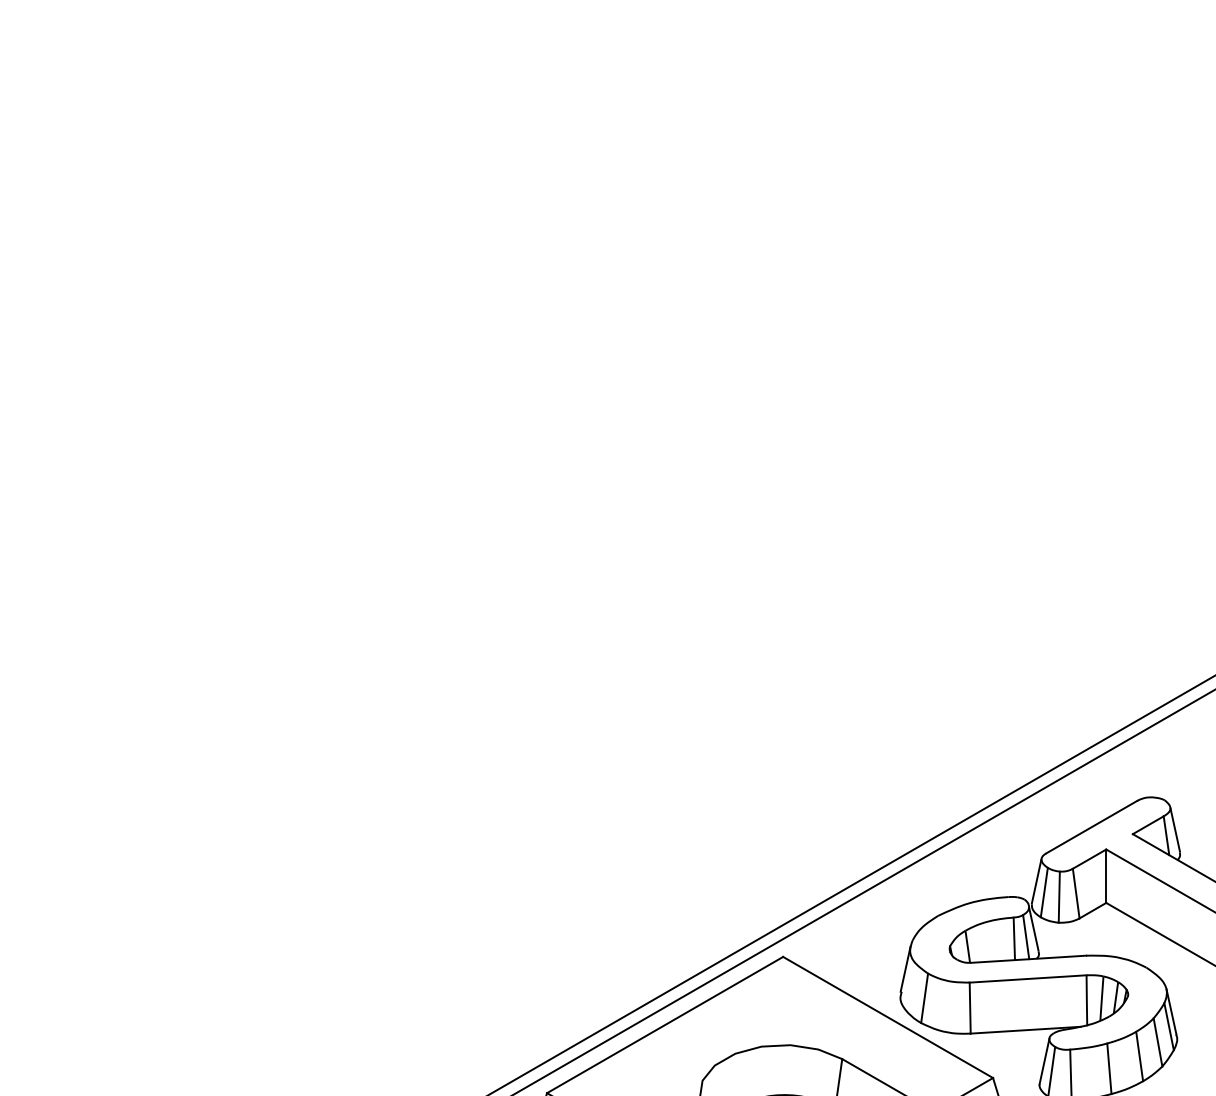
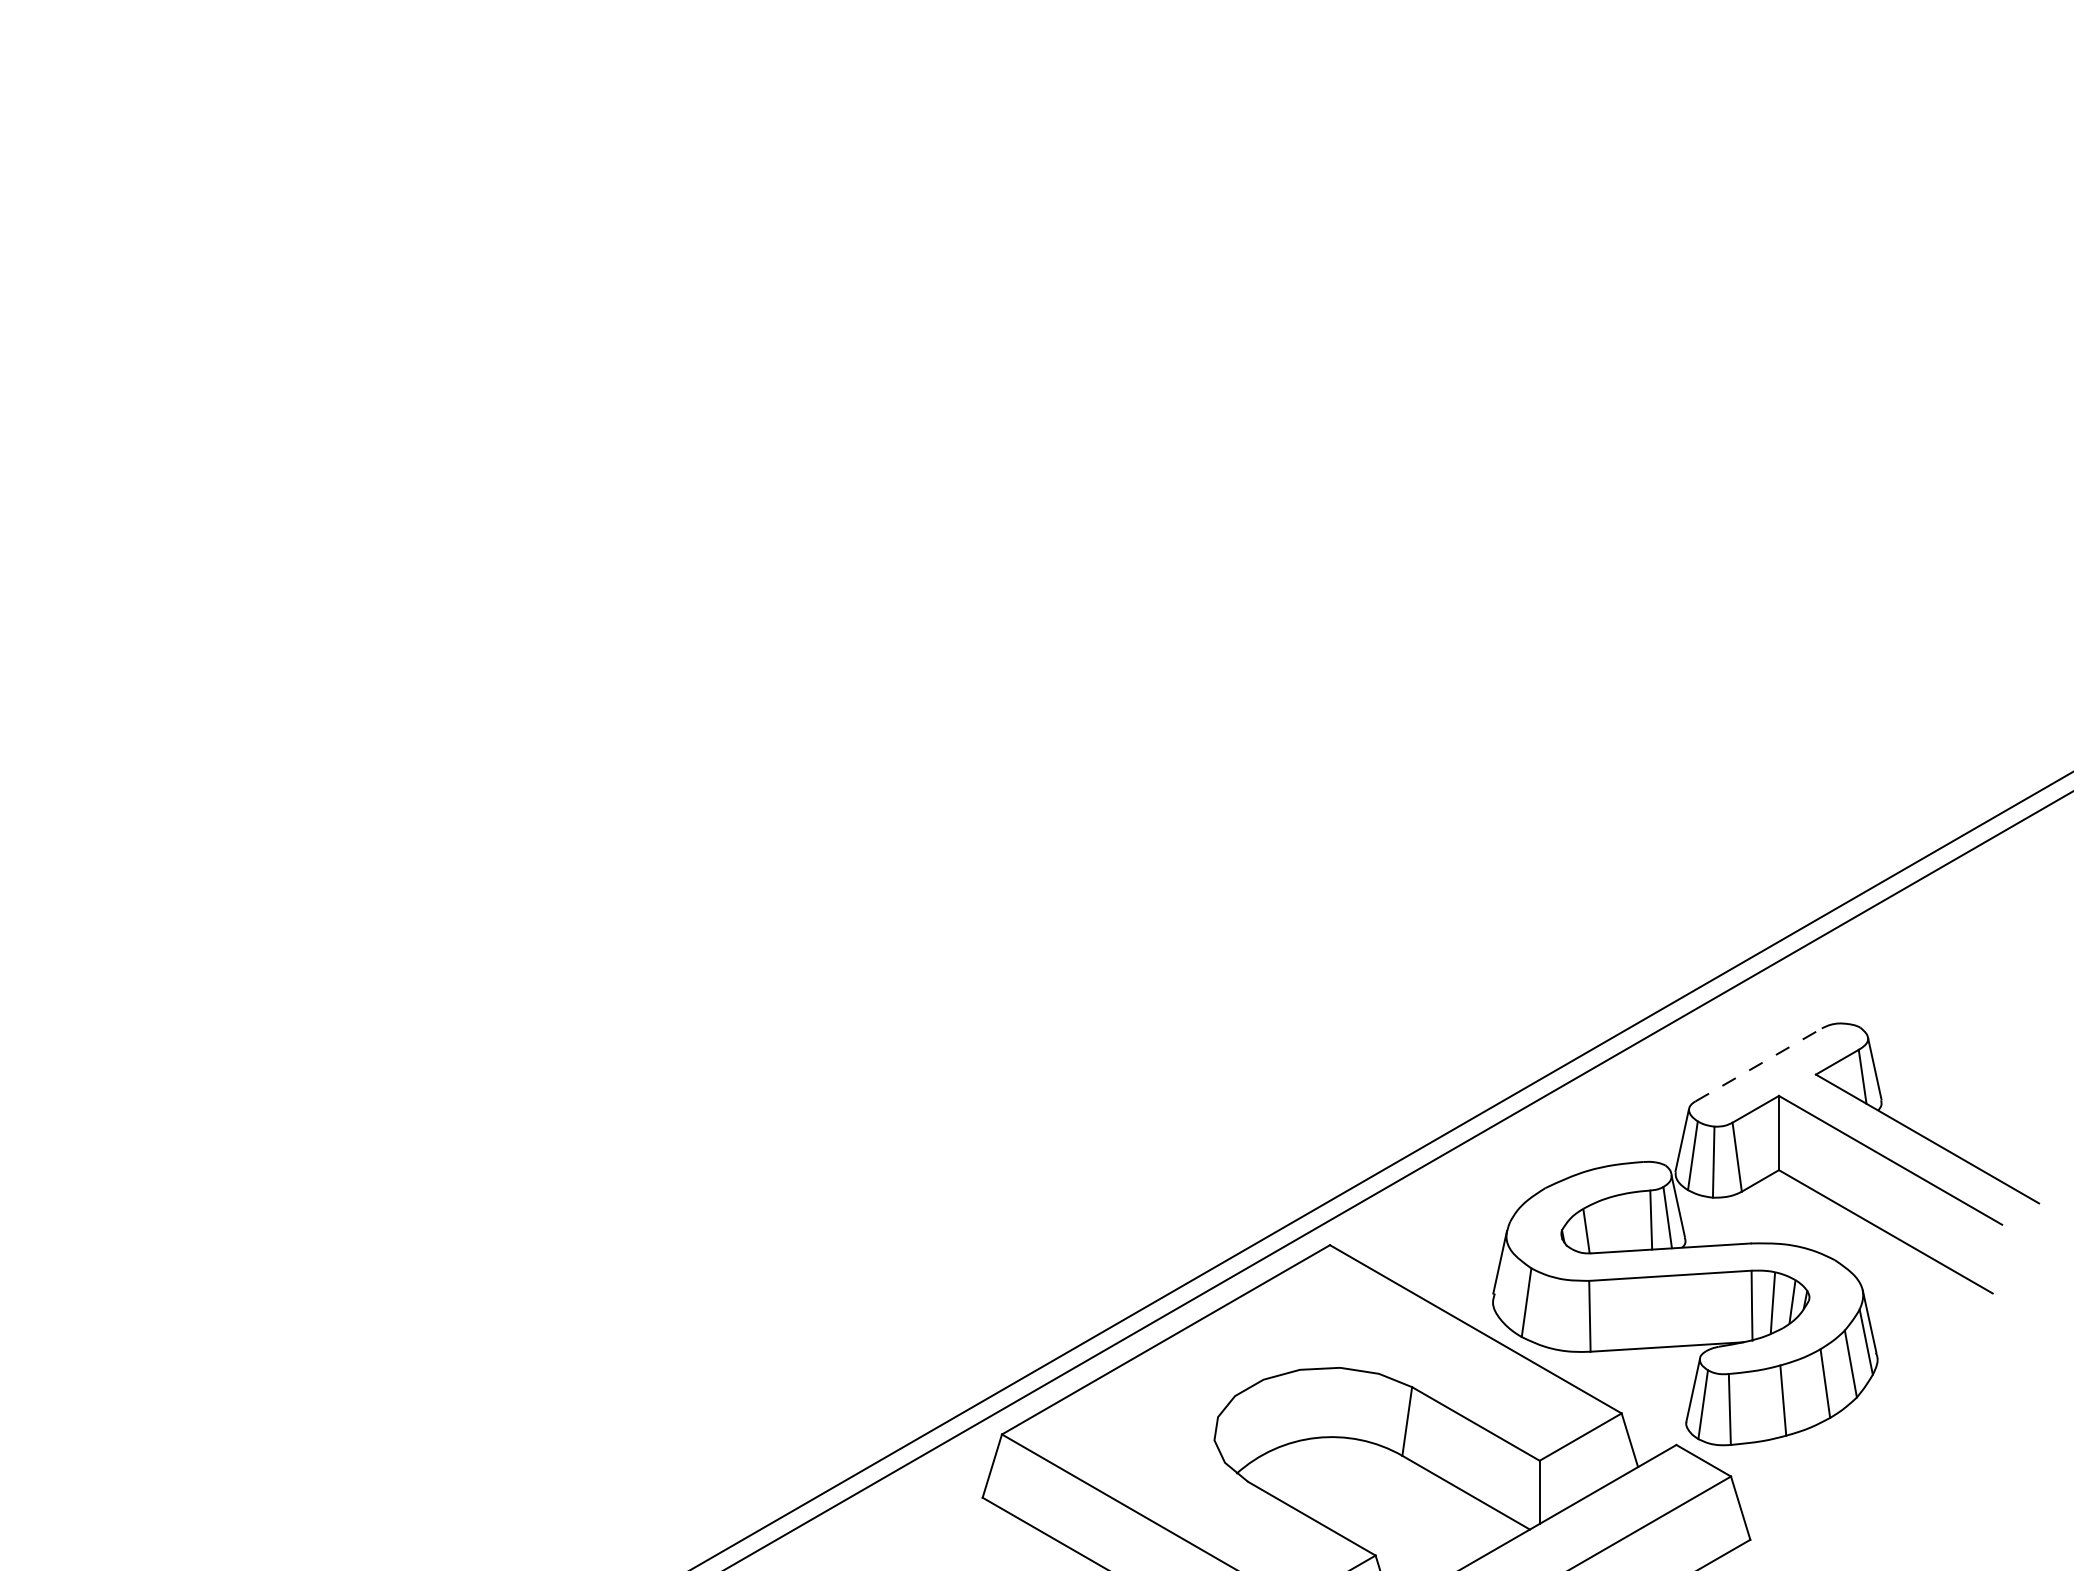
line: (1091, 826) -> (1758, 1064), solid -> dashed

